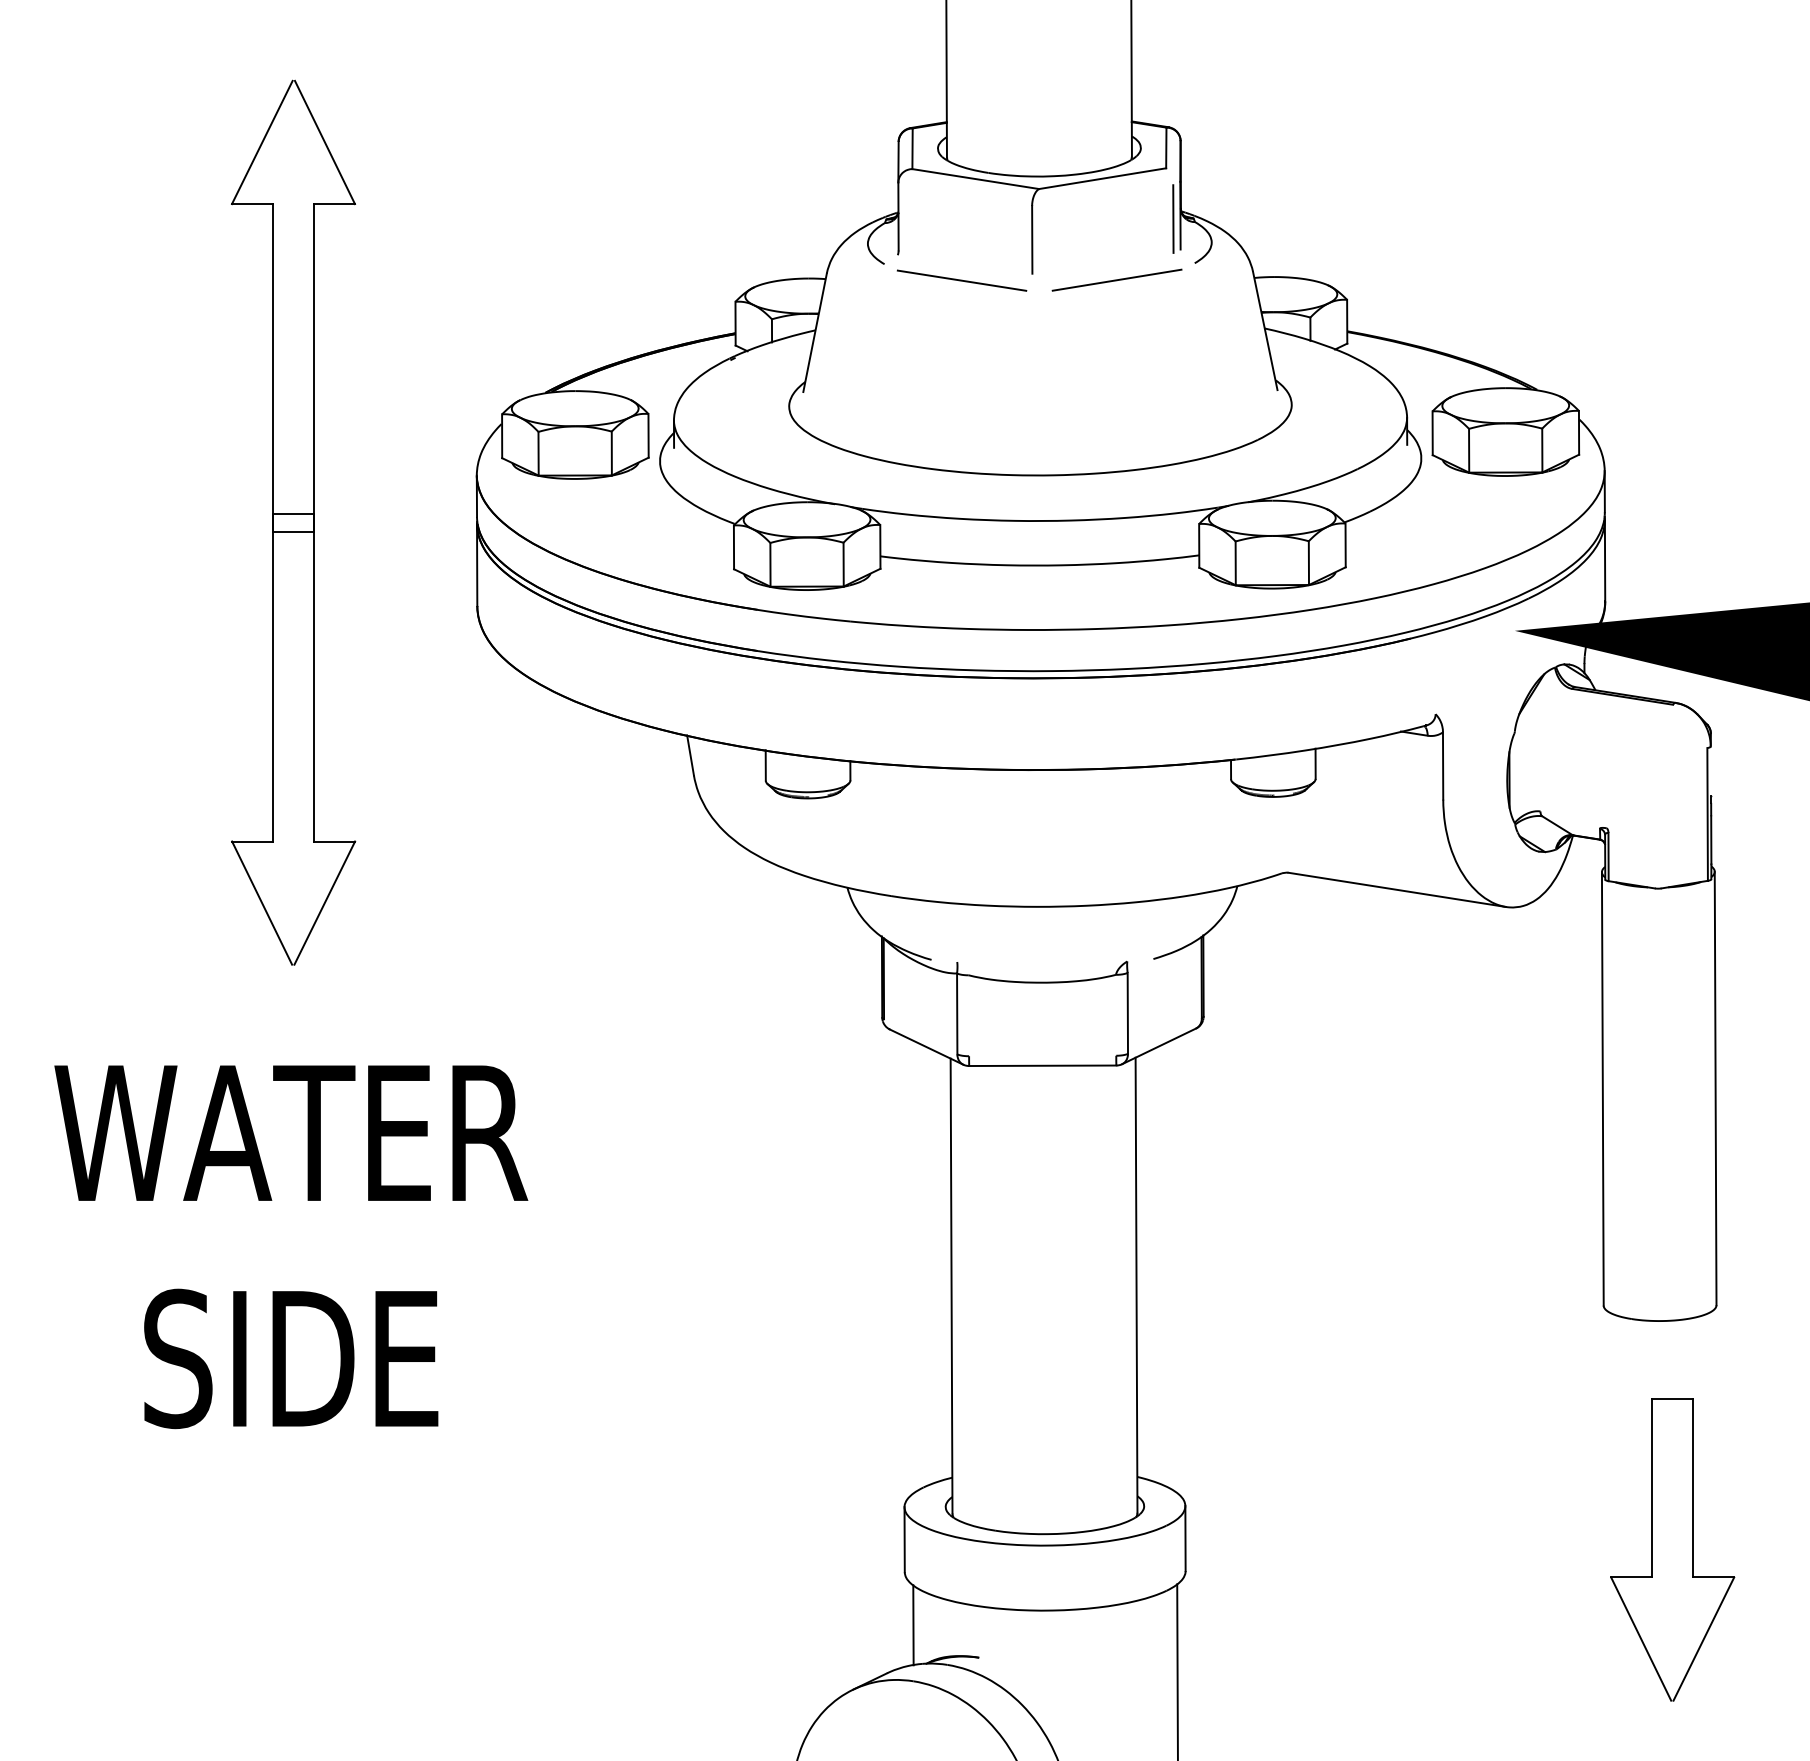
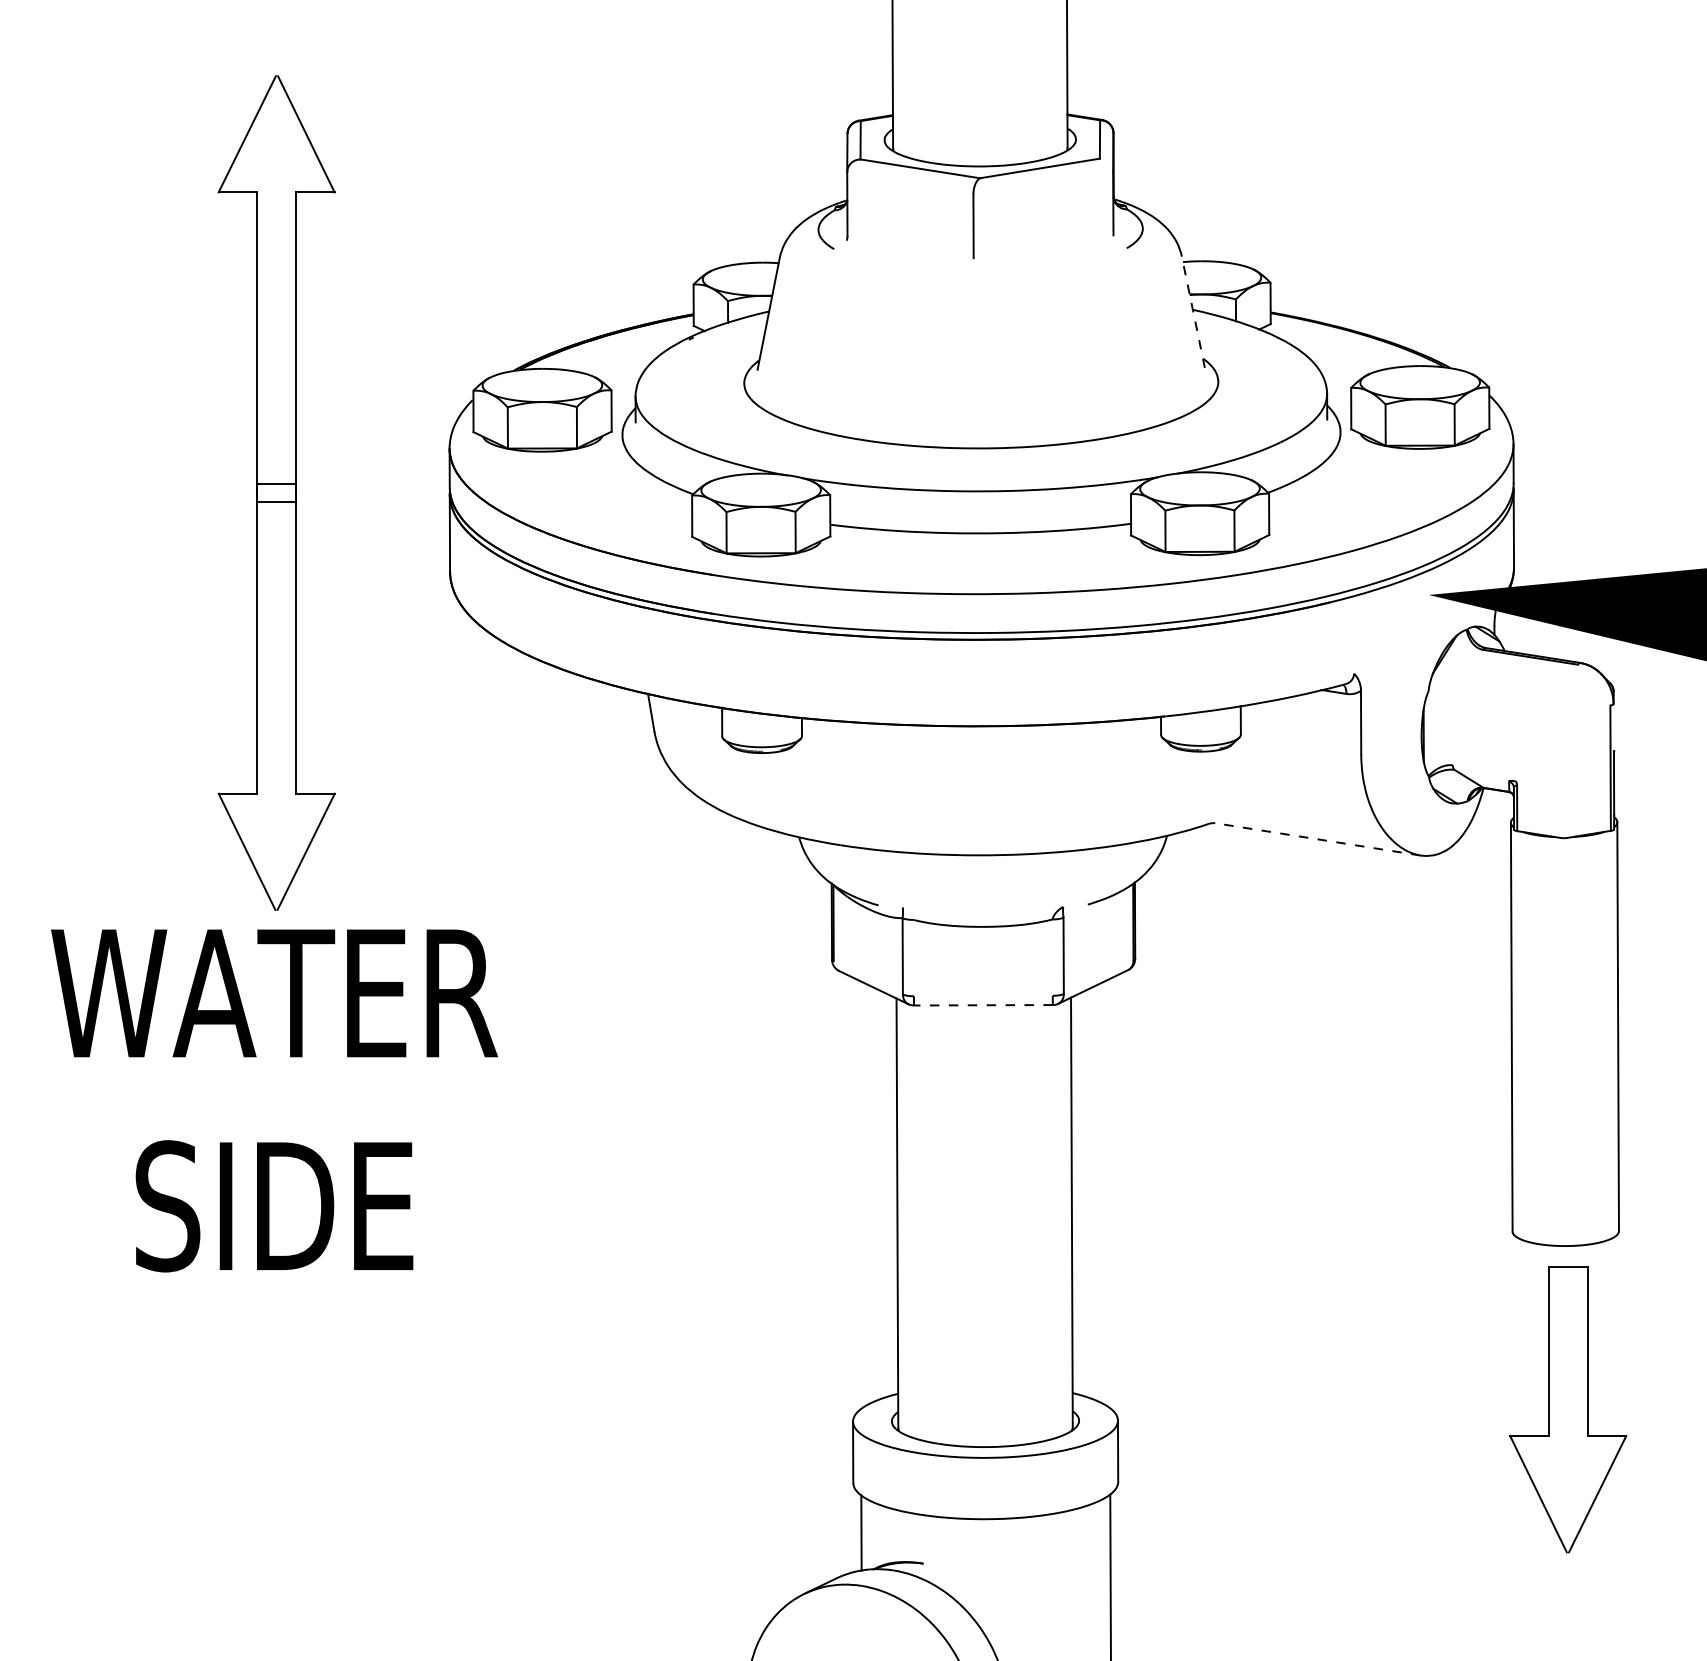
line: (1173, 218) -> (1106, 206), removed
line: (1116, 279) -> (1053, 263), removed
line: (961, 280) -> (906, 264), removed
line: (1265, 330) -> (1193, 311), solid -> dashed
line: (1396, 889) -> (1317, 838), solid -> dashed
line: (1042, 1065) -> (983, 1005), solid -> dashed
text: (291, 1247) -> (274, 1101), moved
part: (1672, 1549) -> (1568, 1409), moved

